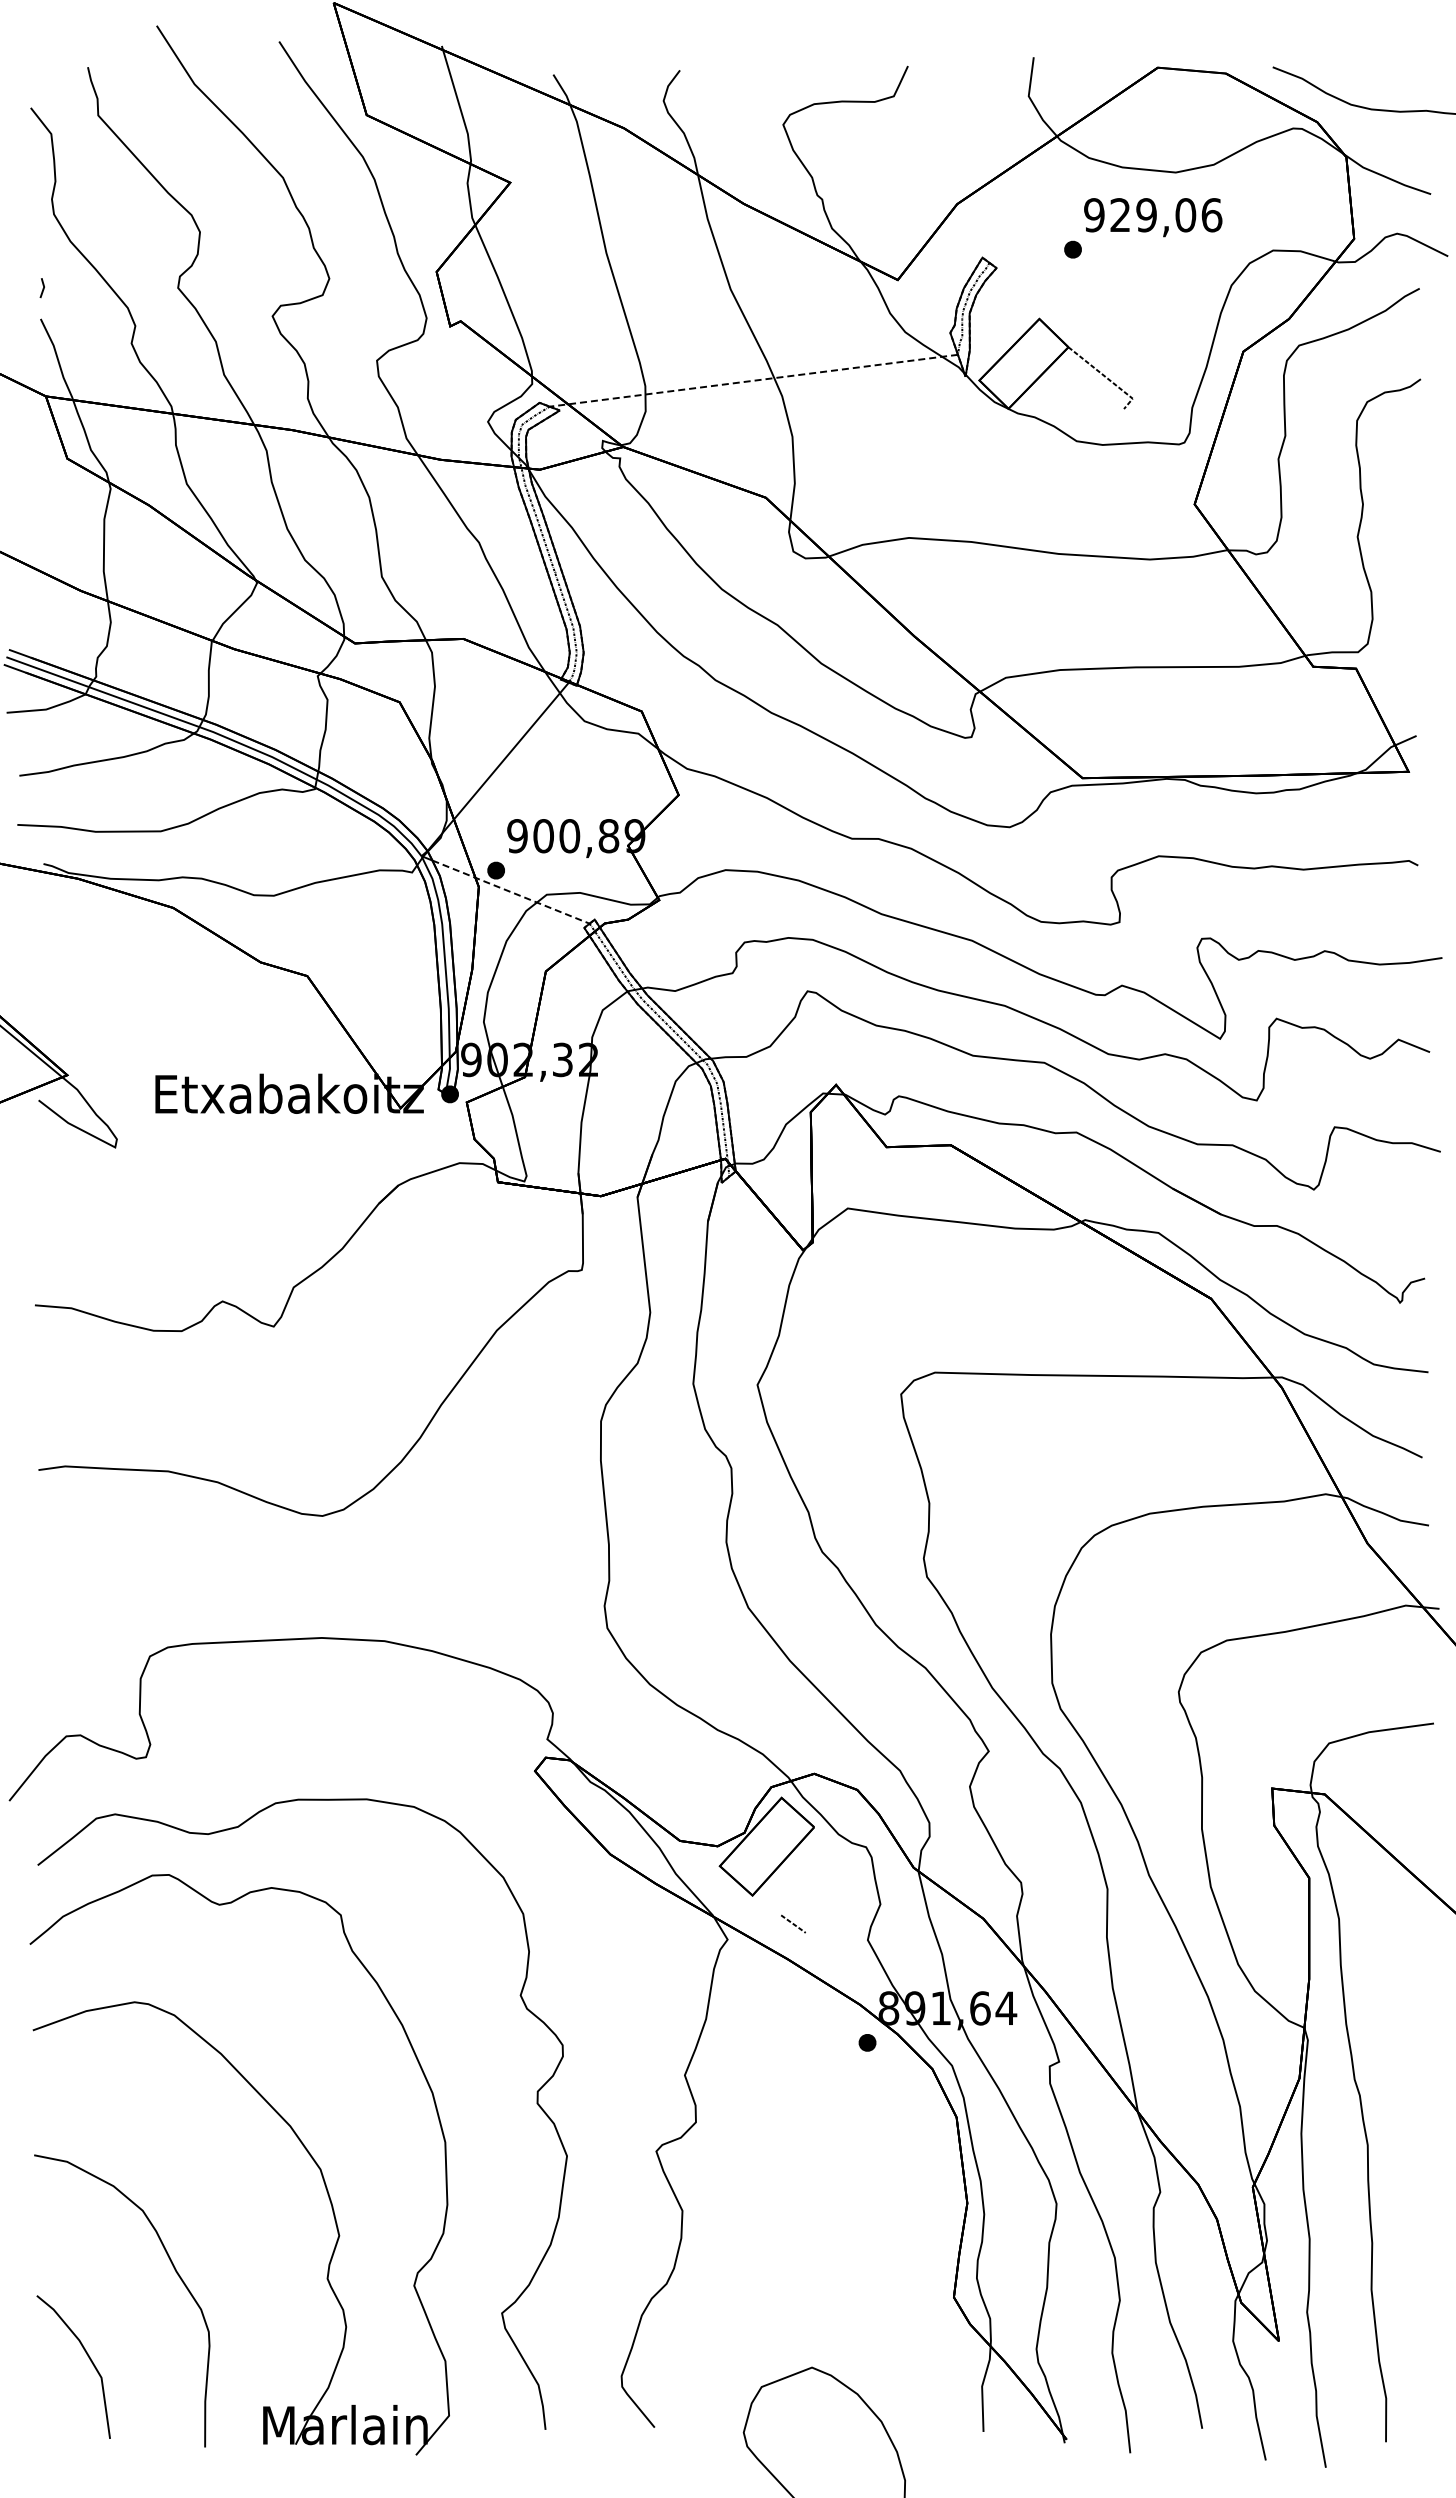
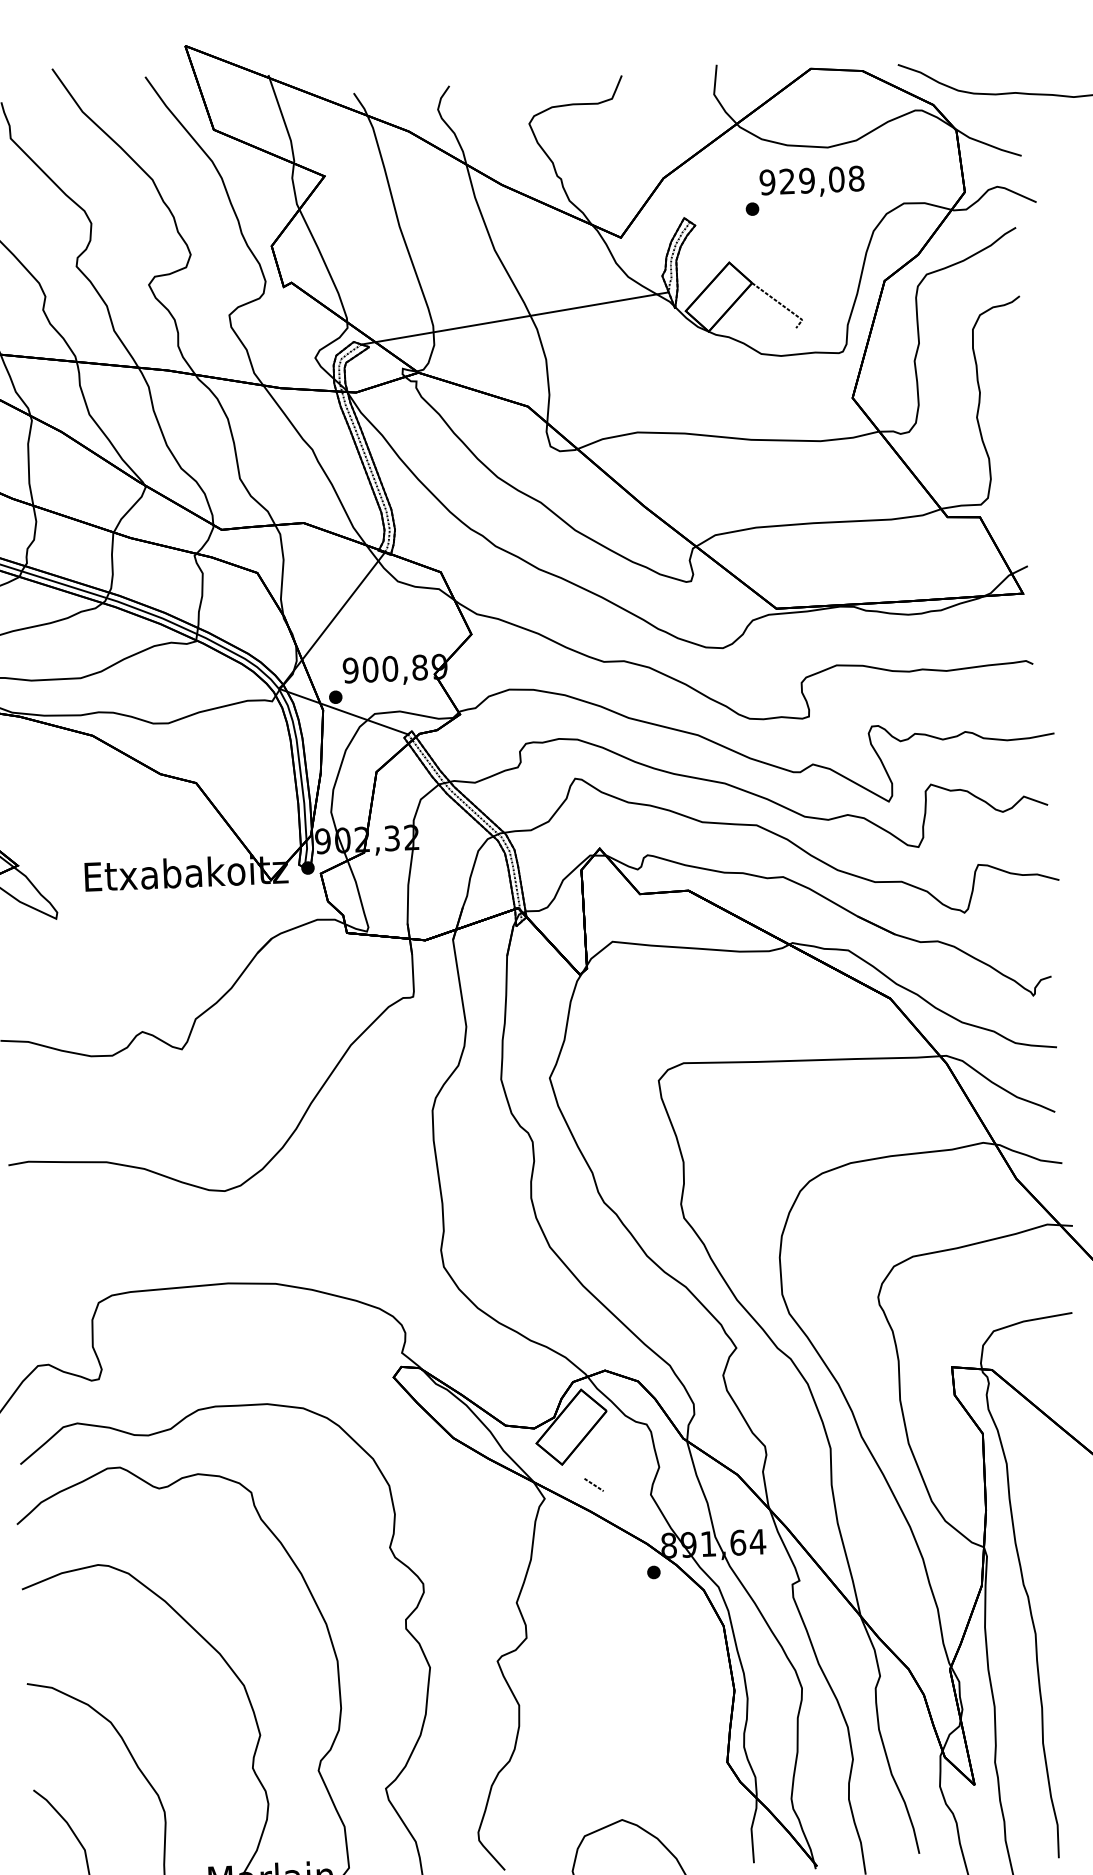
text: (1211, 215) -> (856, 178), 929,06 -> 929,08
line: (753, 380) -> (514, 318), dashed -> solid
line: (511, 892) -> (348, 713), dashed -> solid

